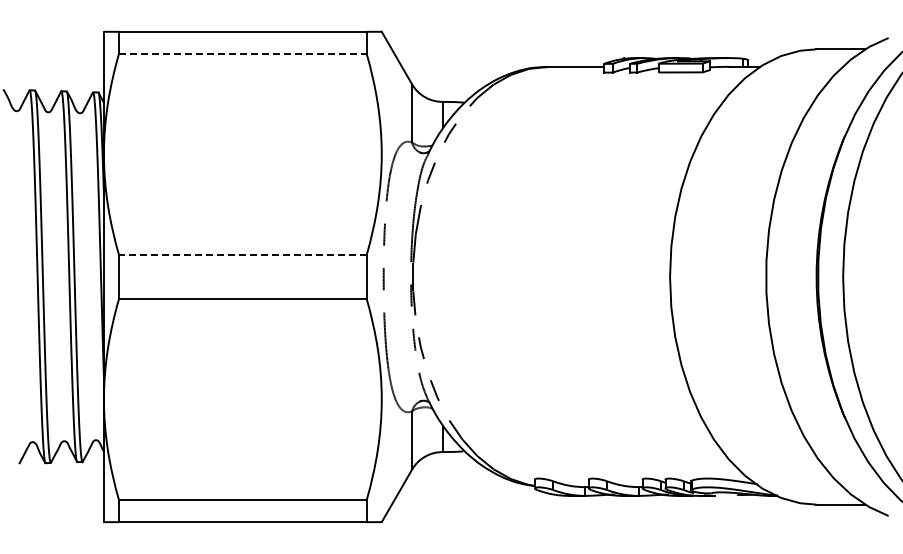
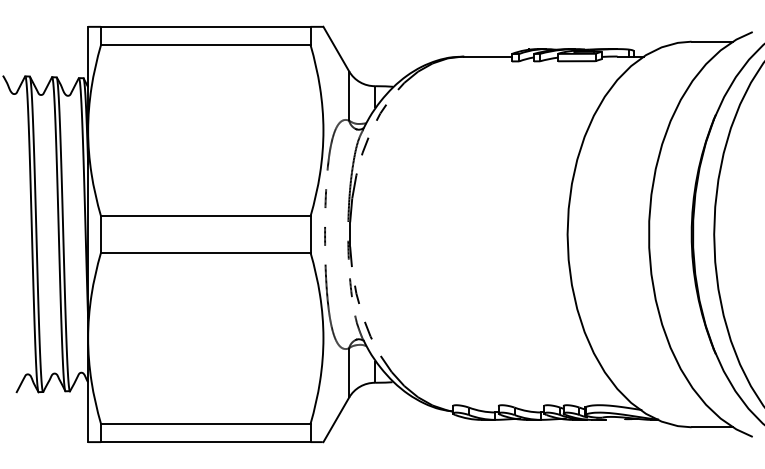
line: (242, 53) -> (205, 45), dashed -> solid
line: (242, 255) -> (205, 216), dashed -> solid

